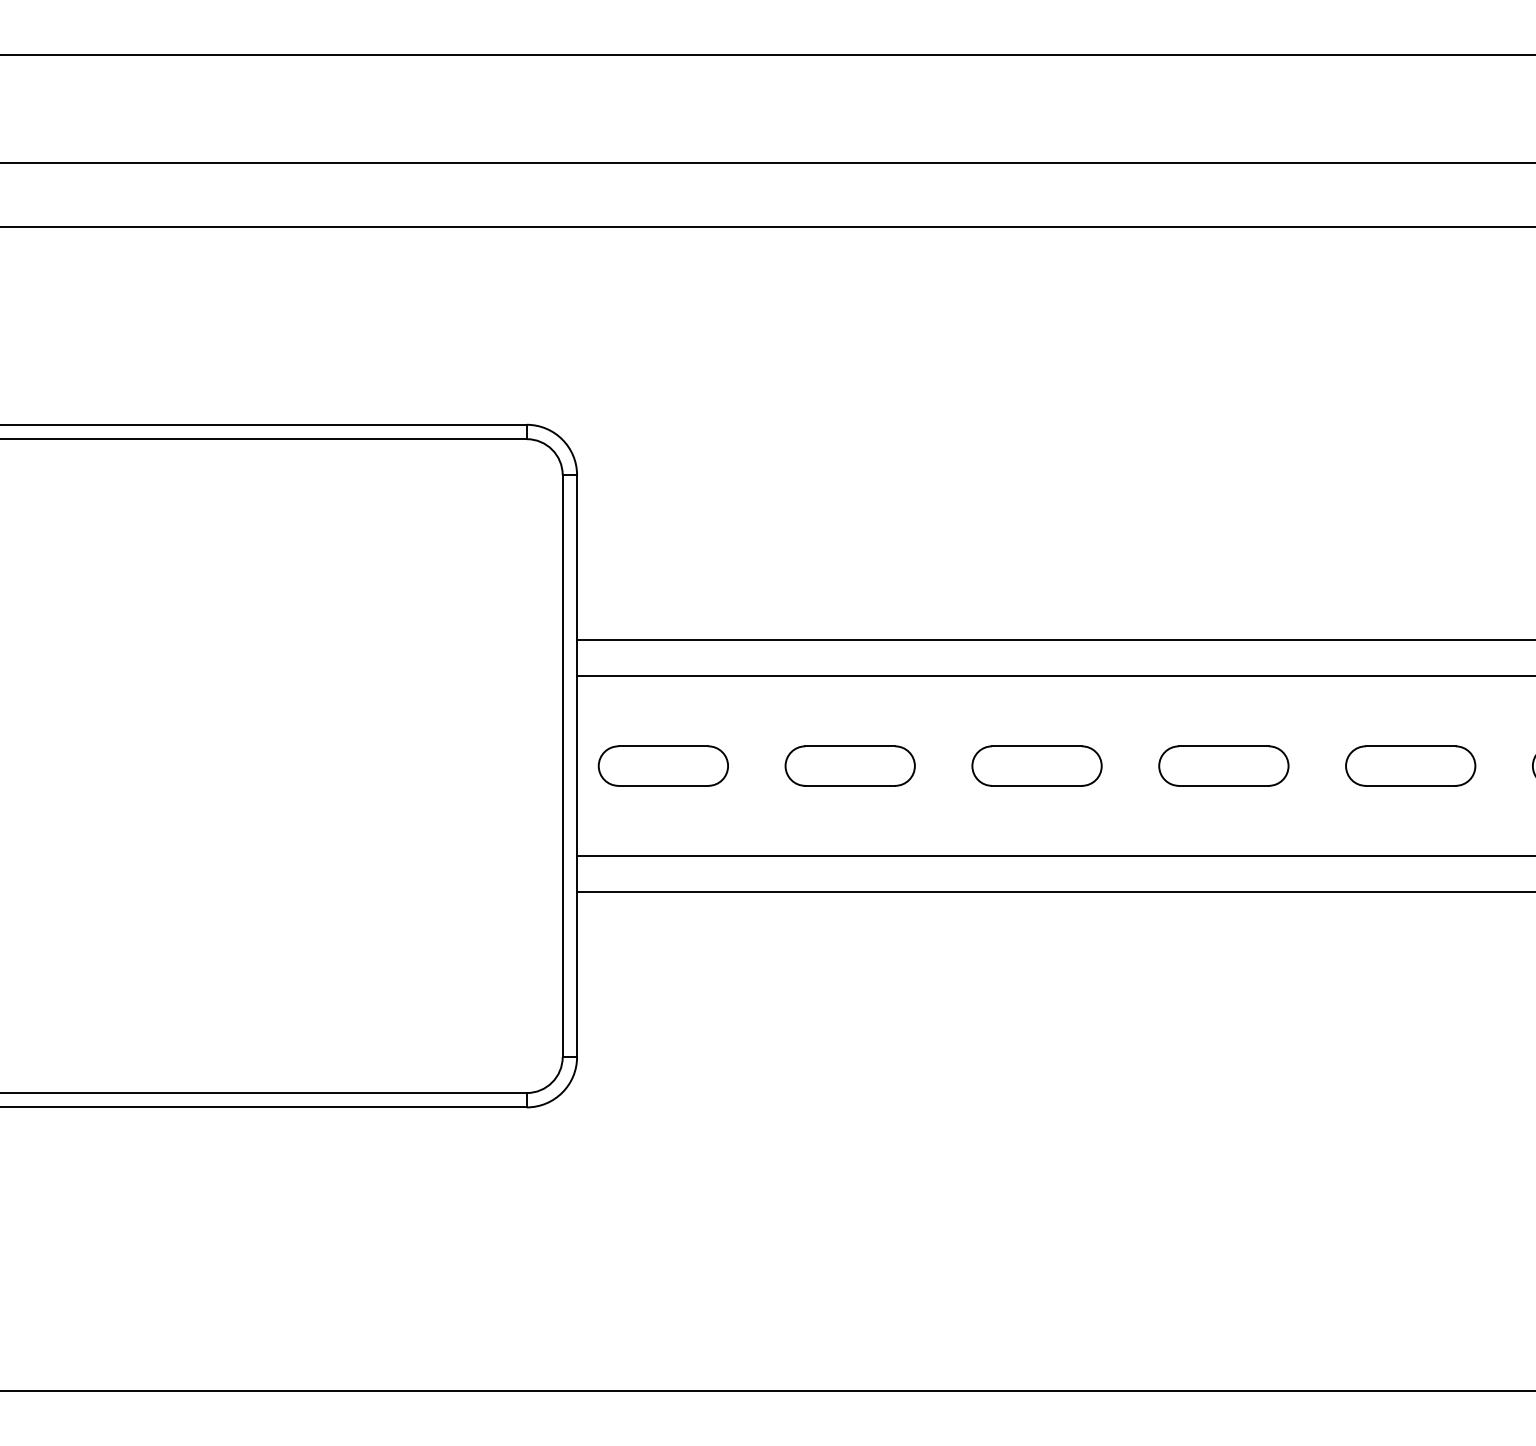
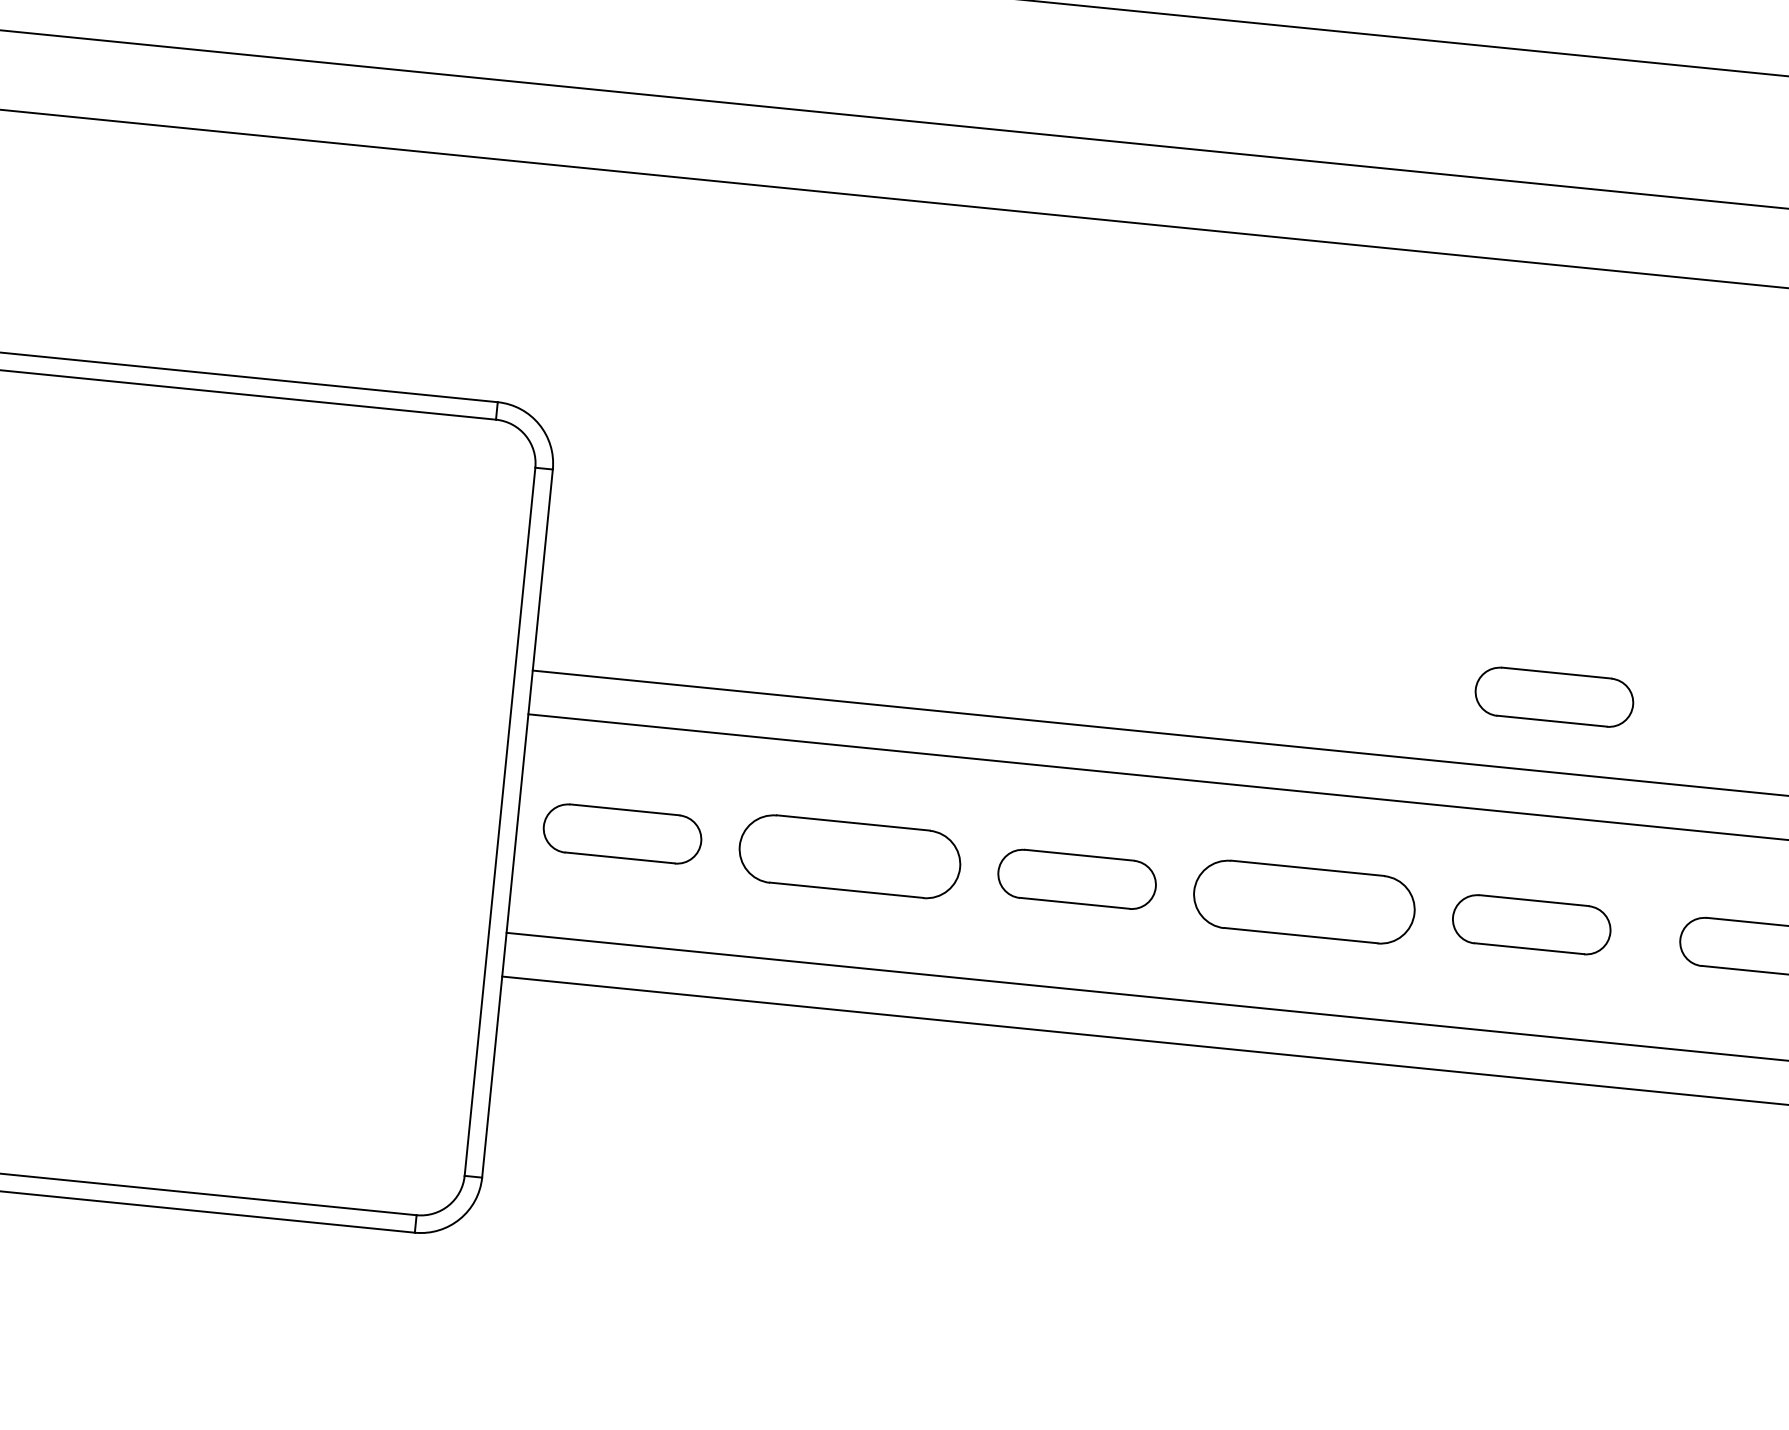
part: (1410, 578) -> (1554, 696), added
part: (849, 765) -> (849, 855), size x1.4
part: (1223, 765) -> (1304, 901), size x1.4

